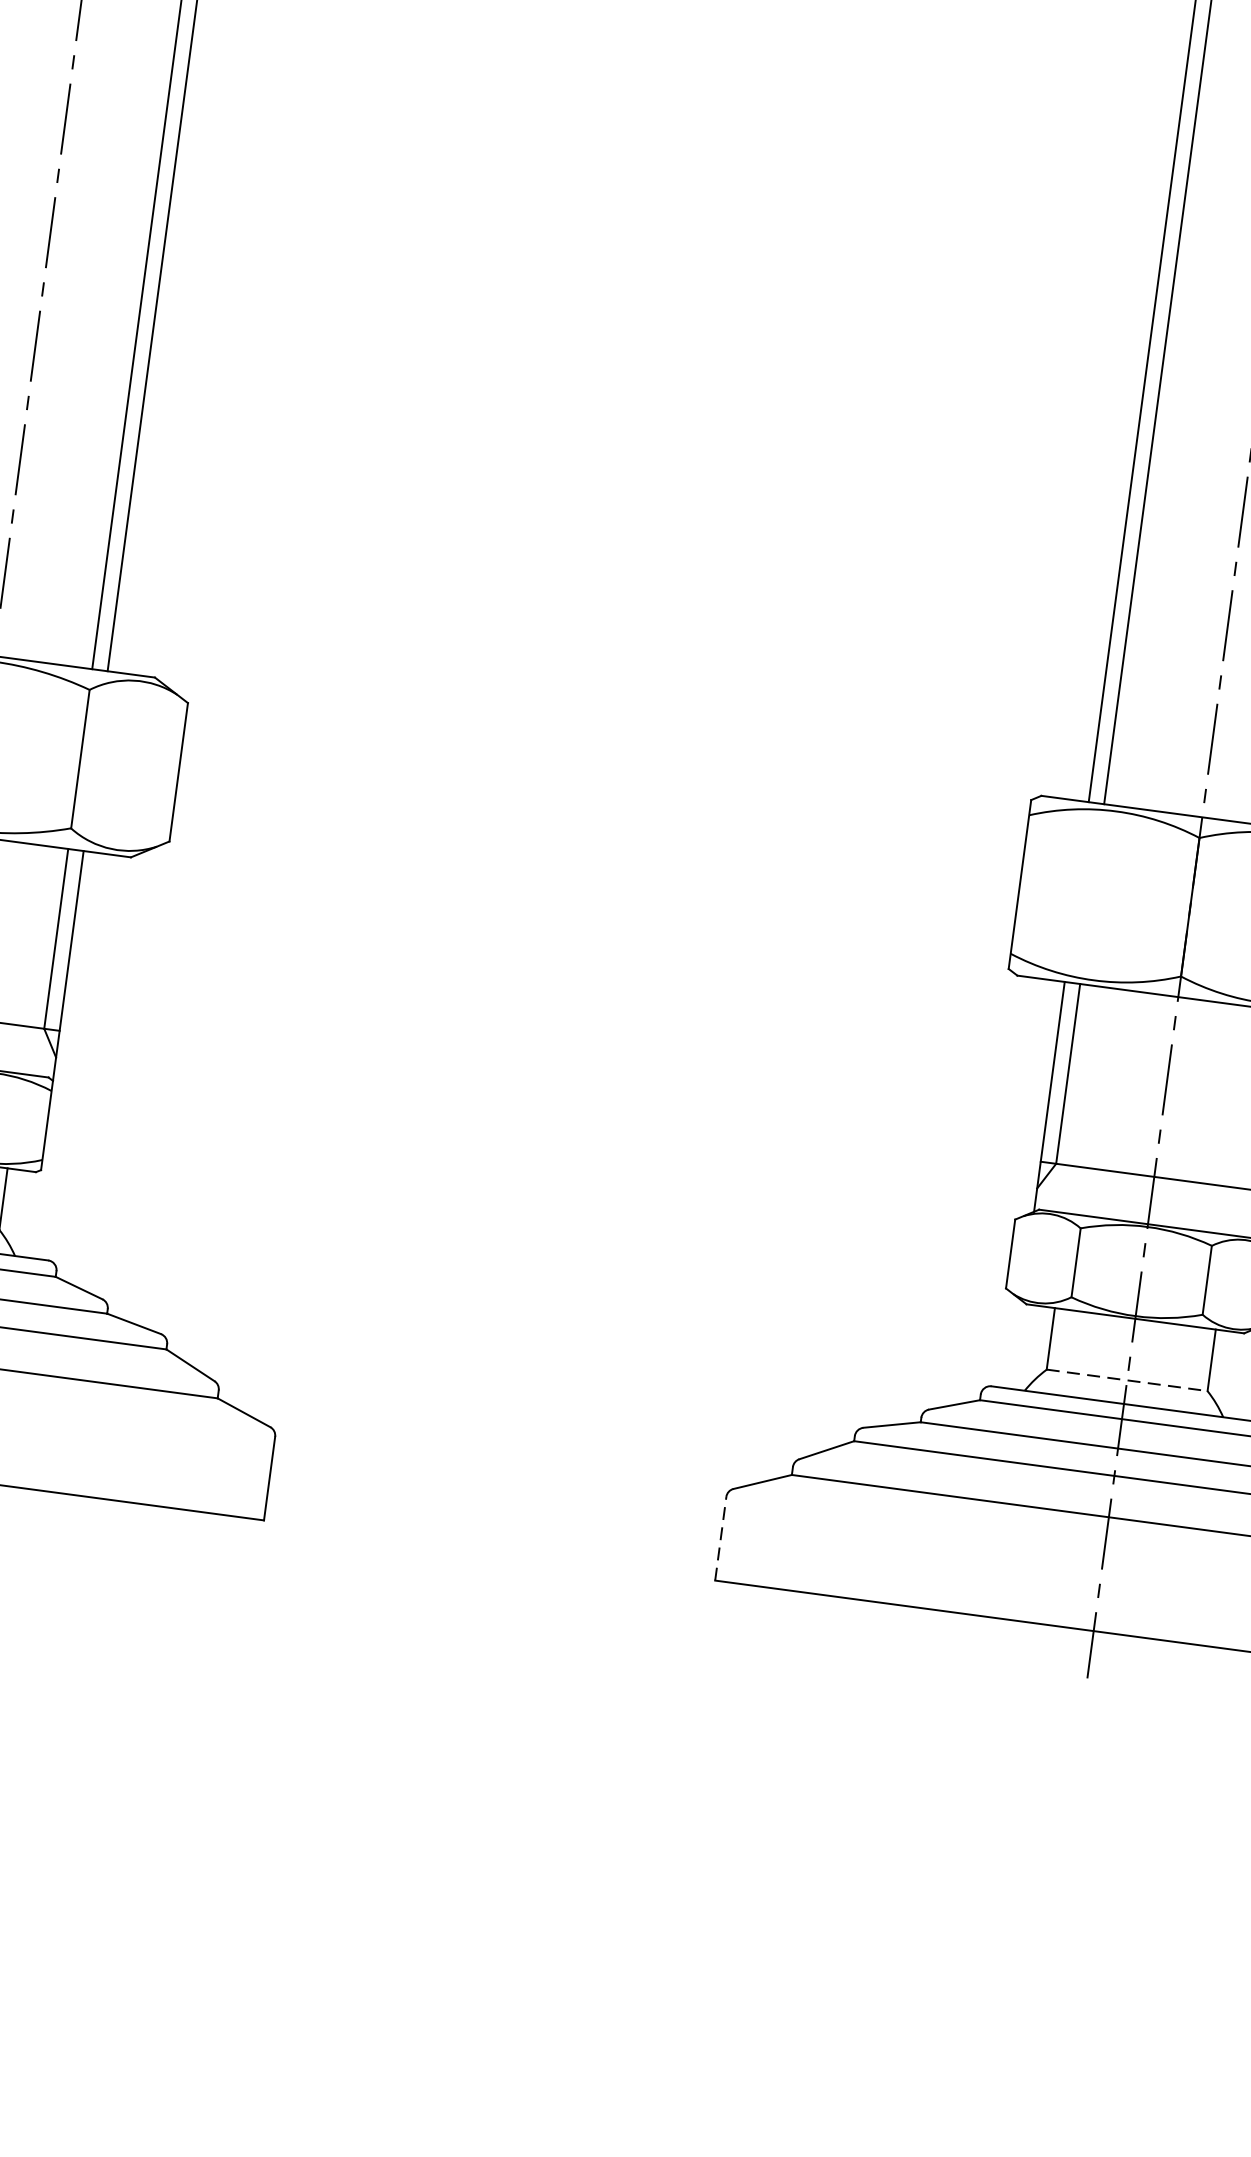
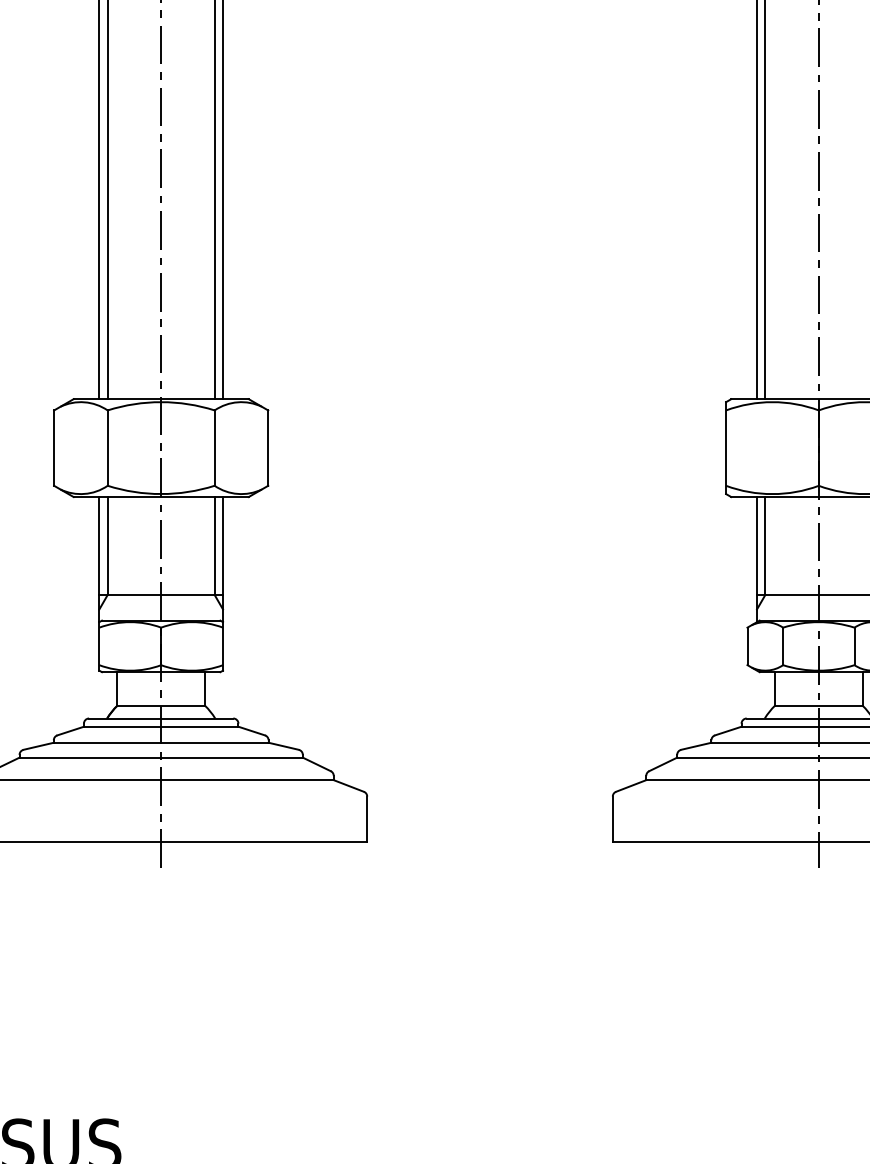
line: (1126, 1380) -> (818, 705), dashed -> solid
line: (720, 1538) -> (612, 819), dashed -> solid

